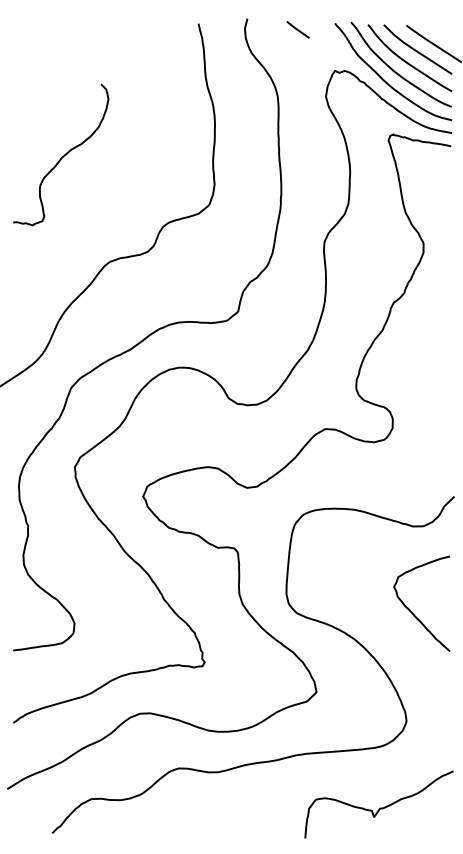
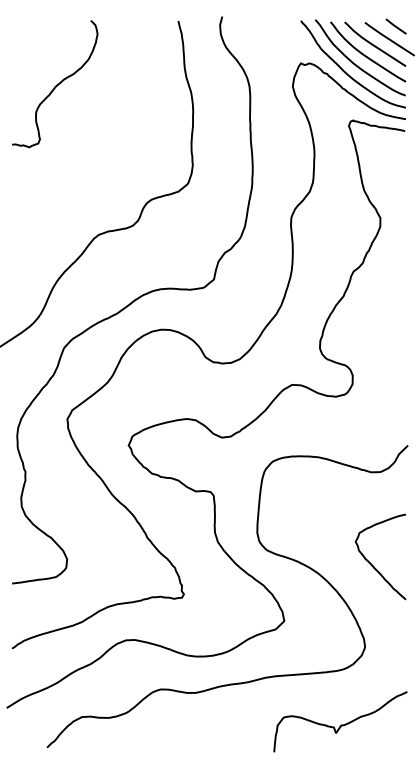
line: (297, 29) -> (395, 26), moved
curve: (61, 156) -> (55, 85), moved
curve: (412, 611) -> (372, 563), moved

